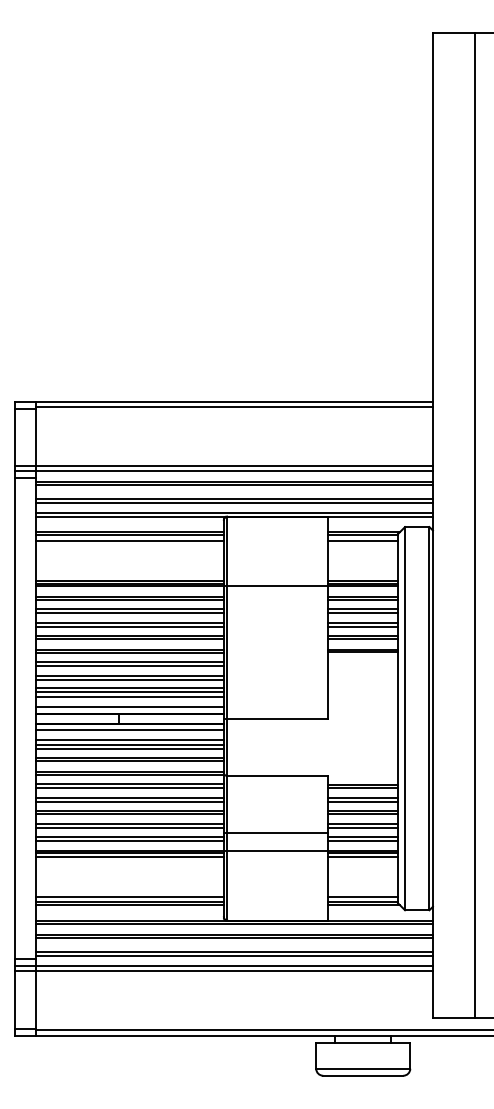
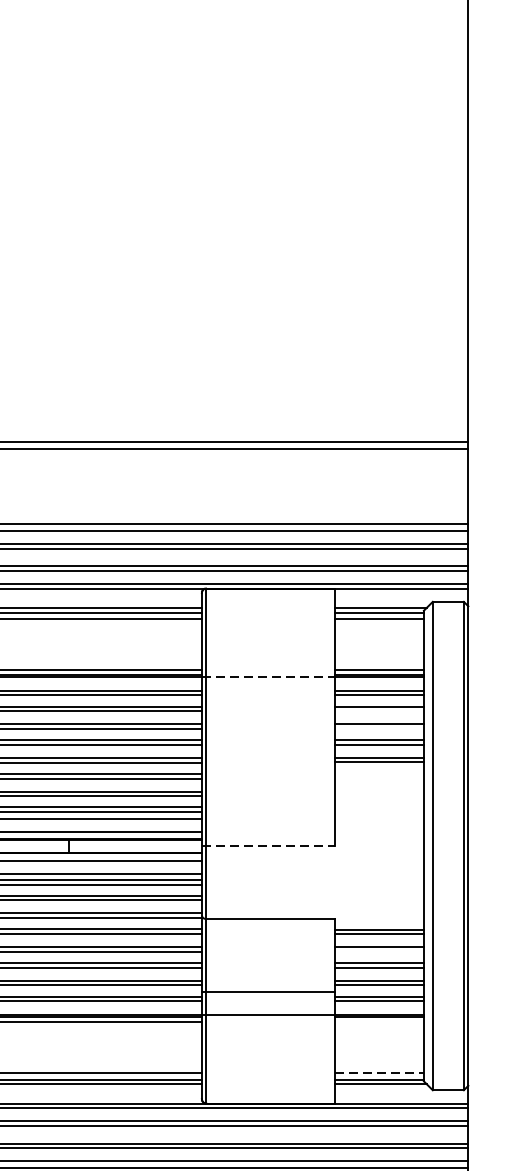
line: (276, 586) -> (268, 677), solid -> dashed
line: (363, 612) -> (379, 710), removed
line: (363, 626) -> (379, 728), removed
line: (276, 718) -> (268, 845), solid -> dashed
line: (363, 801) -> (379, 951), removed
line: (363, 856) -> (379, 1021), removed
line: (363, 896) -> (379, 1072), solid -> dashed

